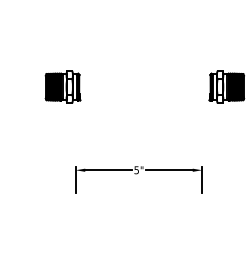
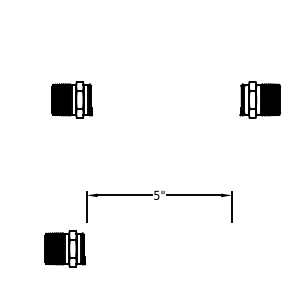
part: (57, 216) -> (65, 248), added

